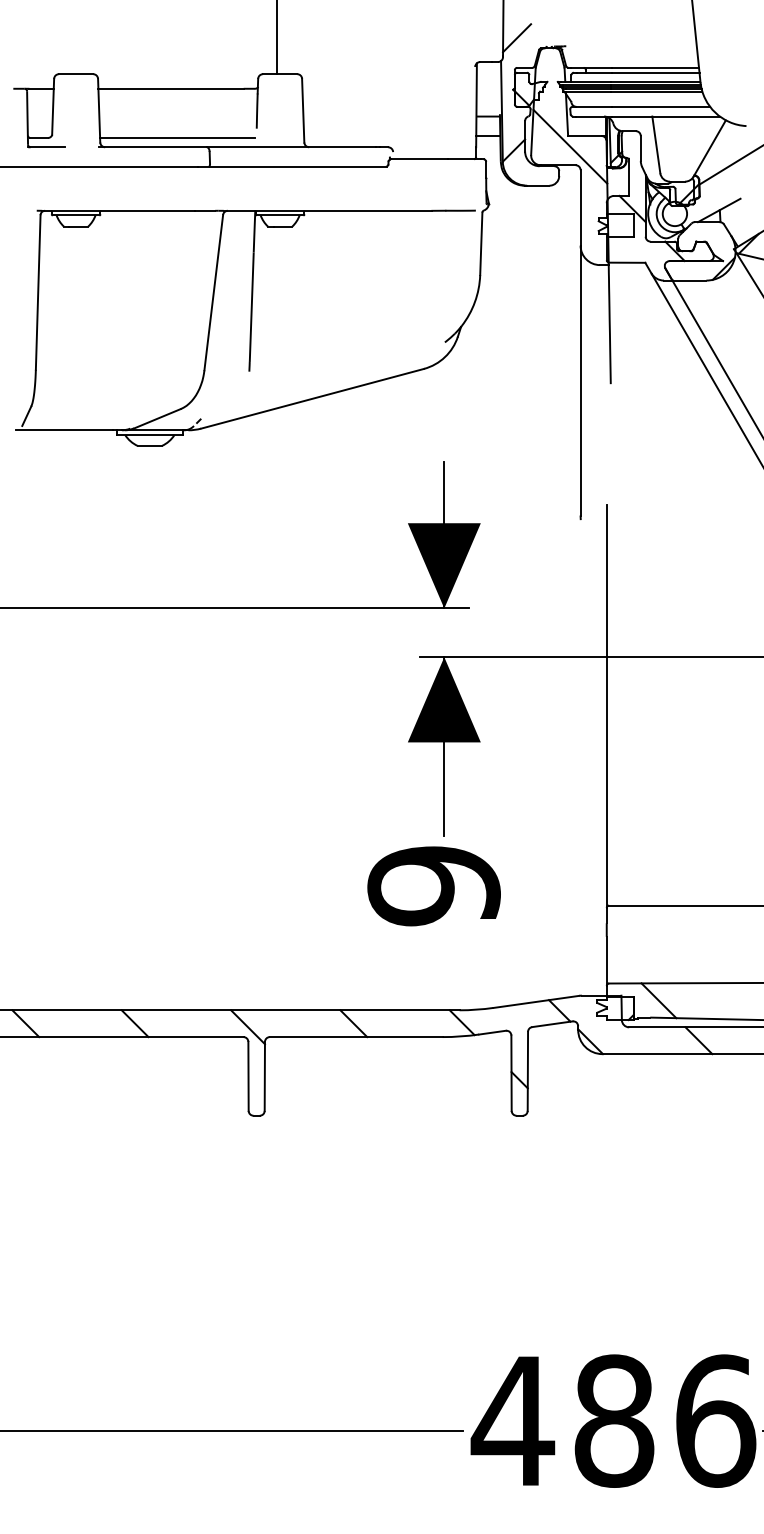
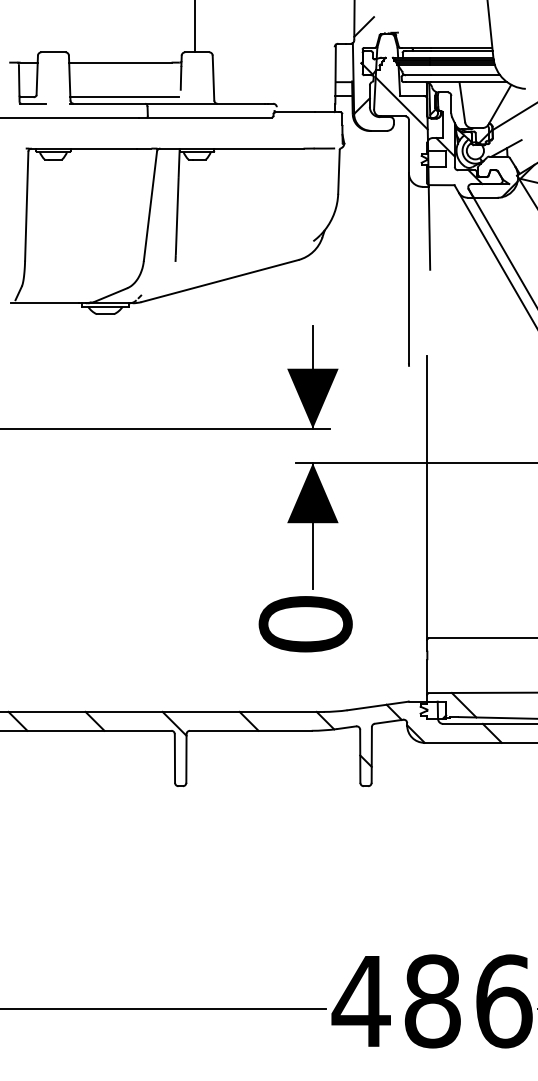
text: (433, 886) -> (305, 624), 9 -> 0

